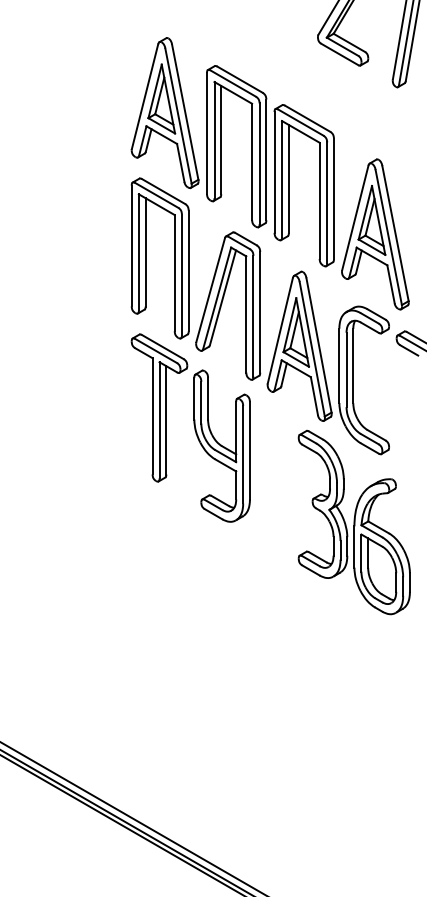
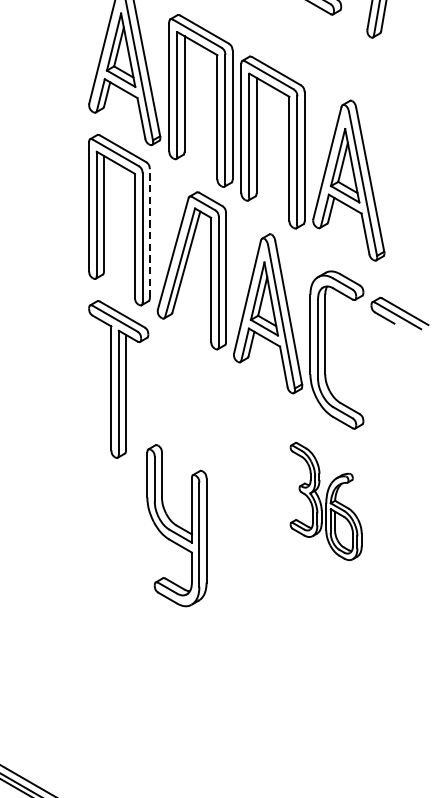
part: (375, 234) -> (348, 180), moved
line: (188, 270) -> (149, 232), solid -> dashed
part: (221, 445) -> (176, 524), moved
part: (353, 522) -> (325, 501), size x0.6

